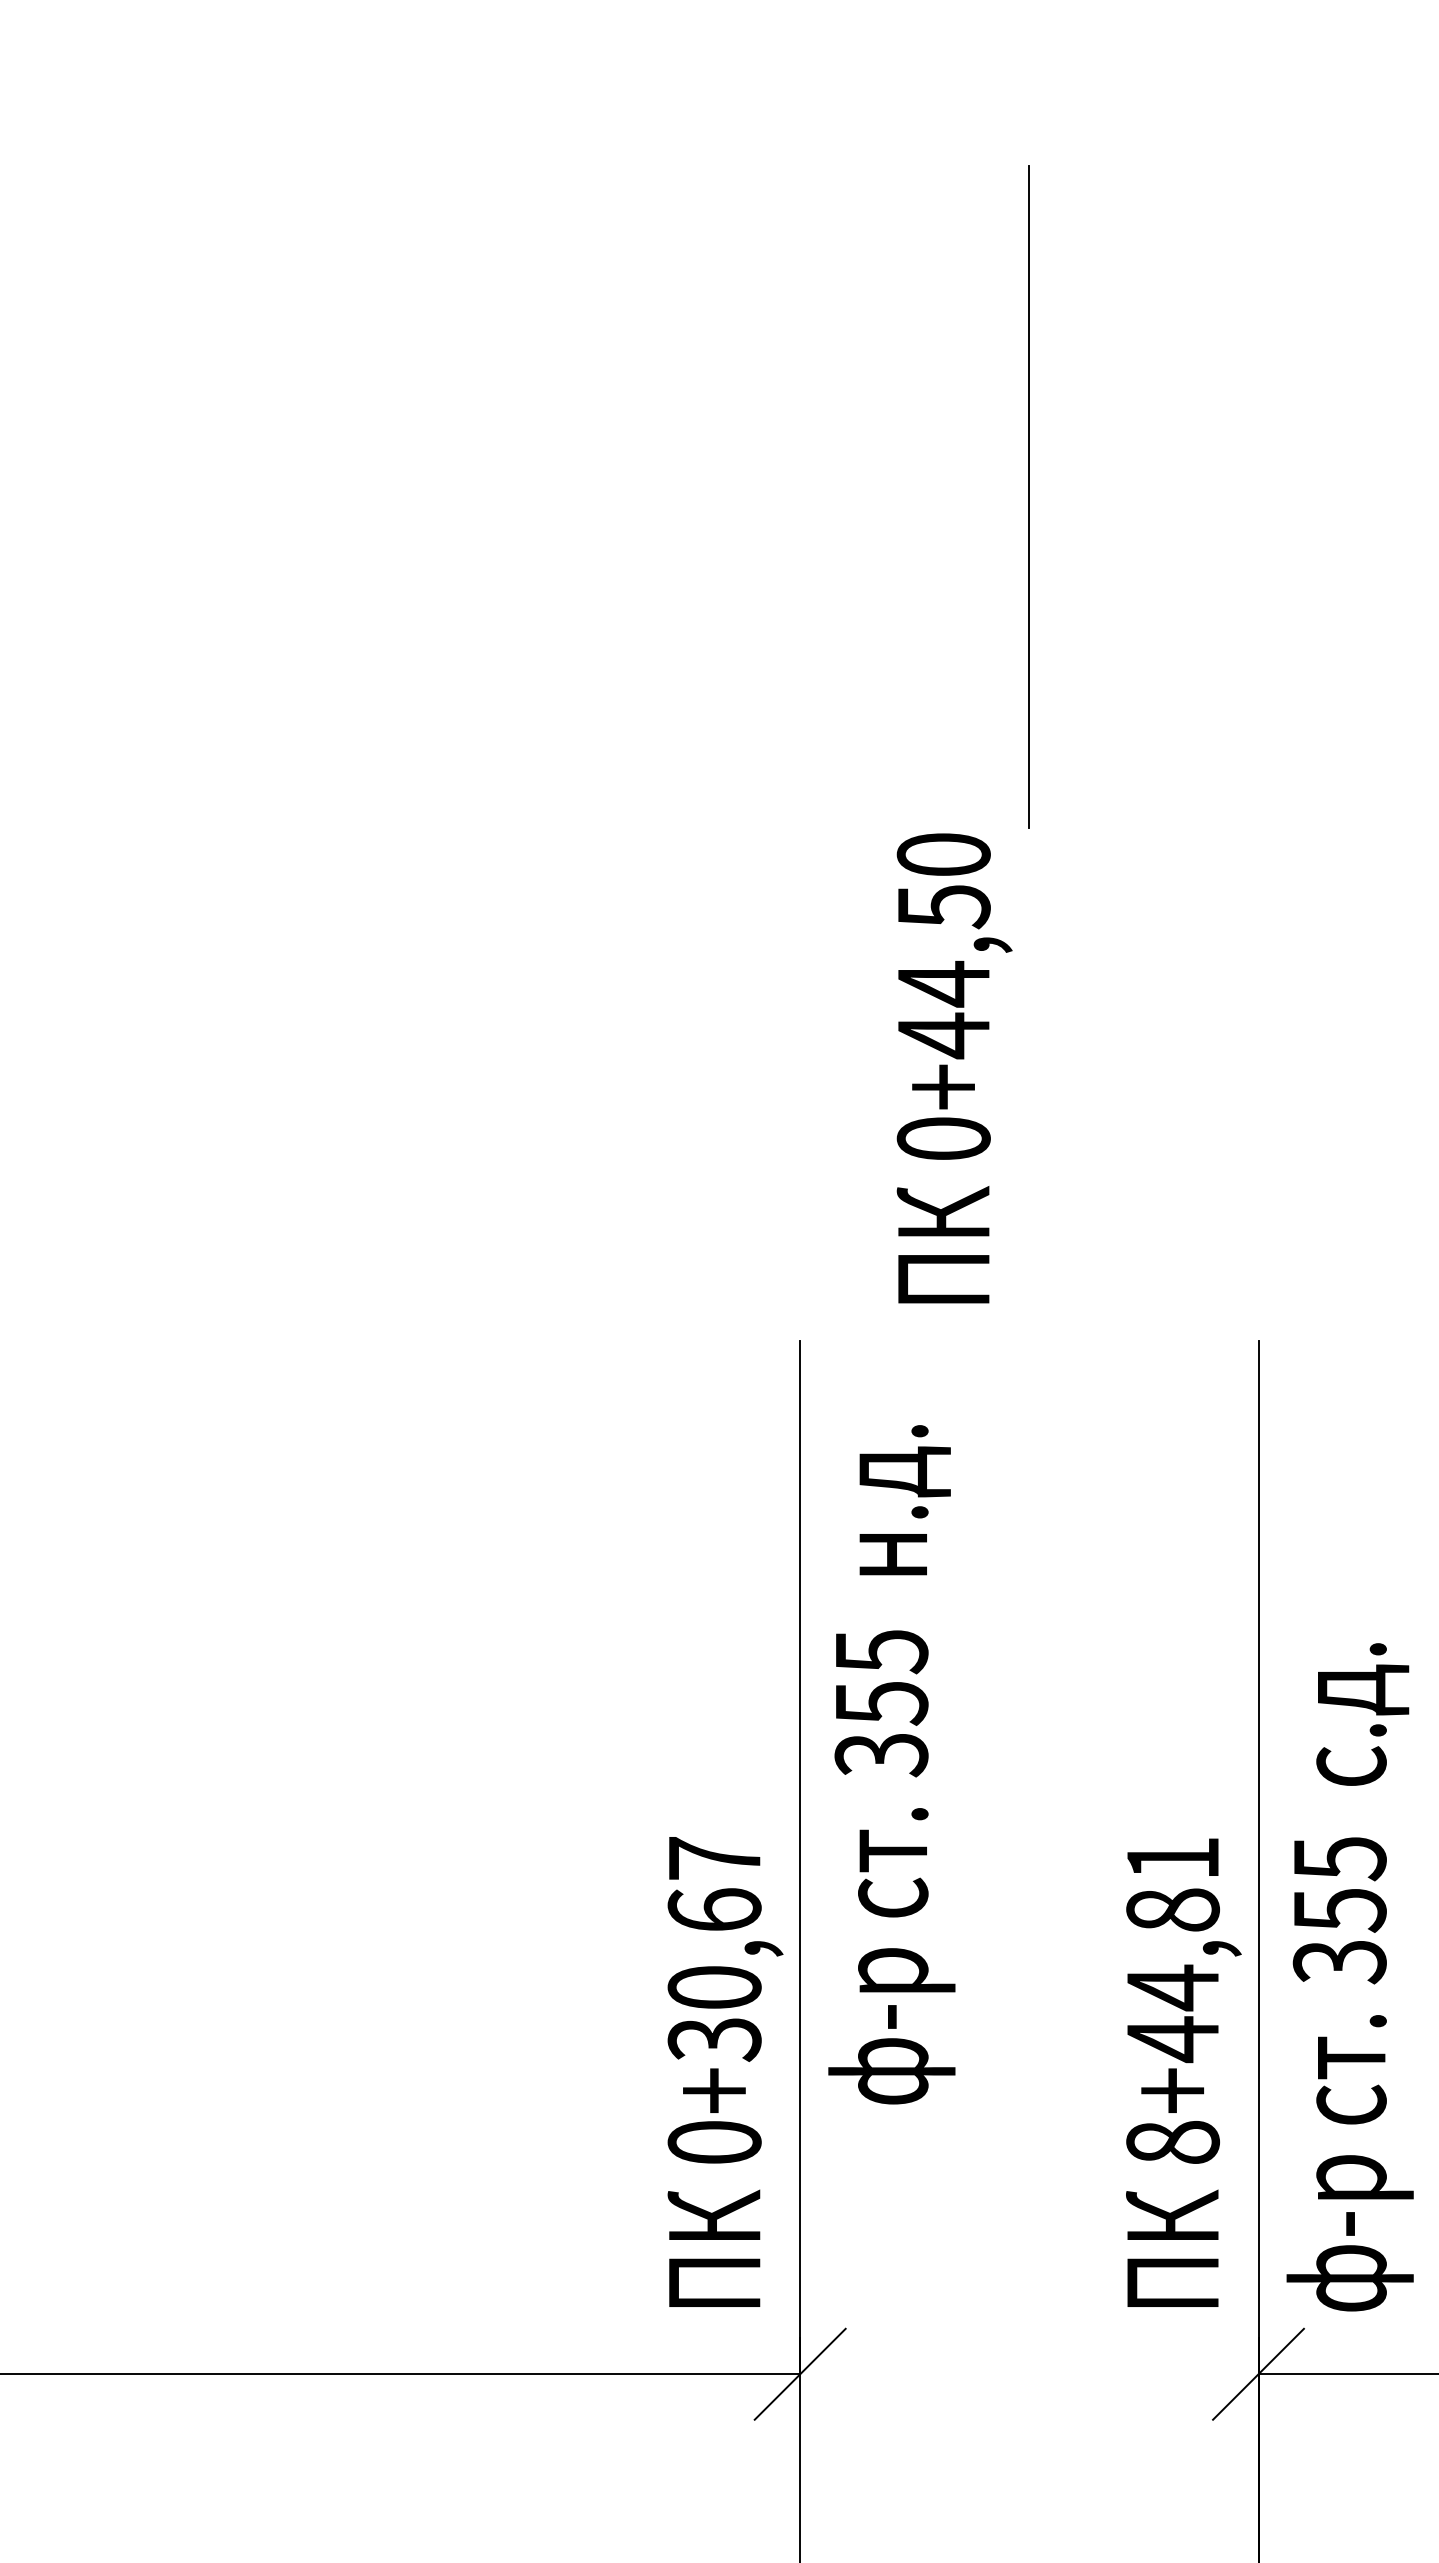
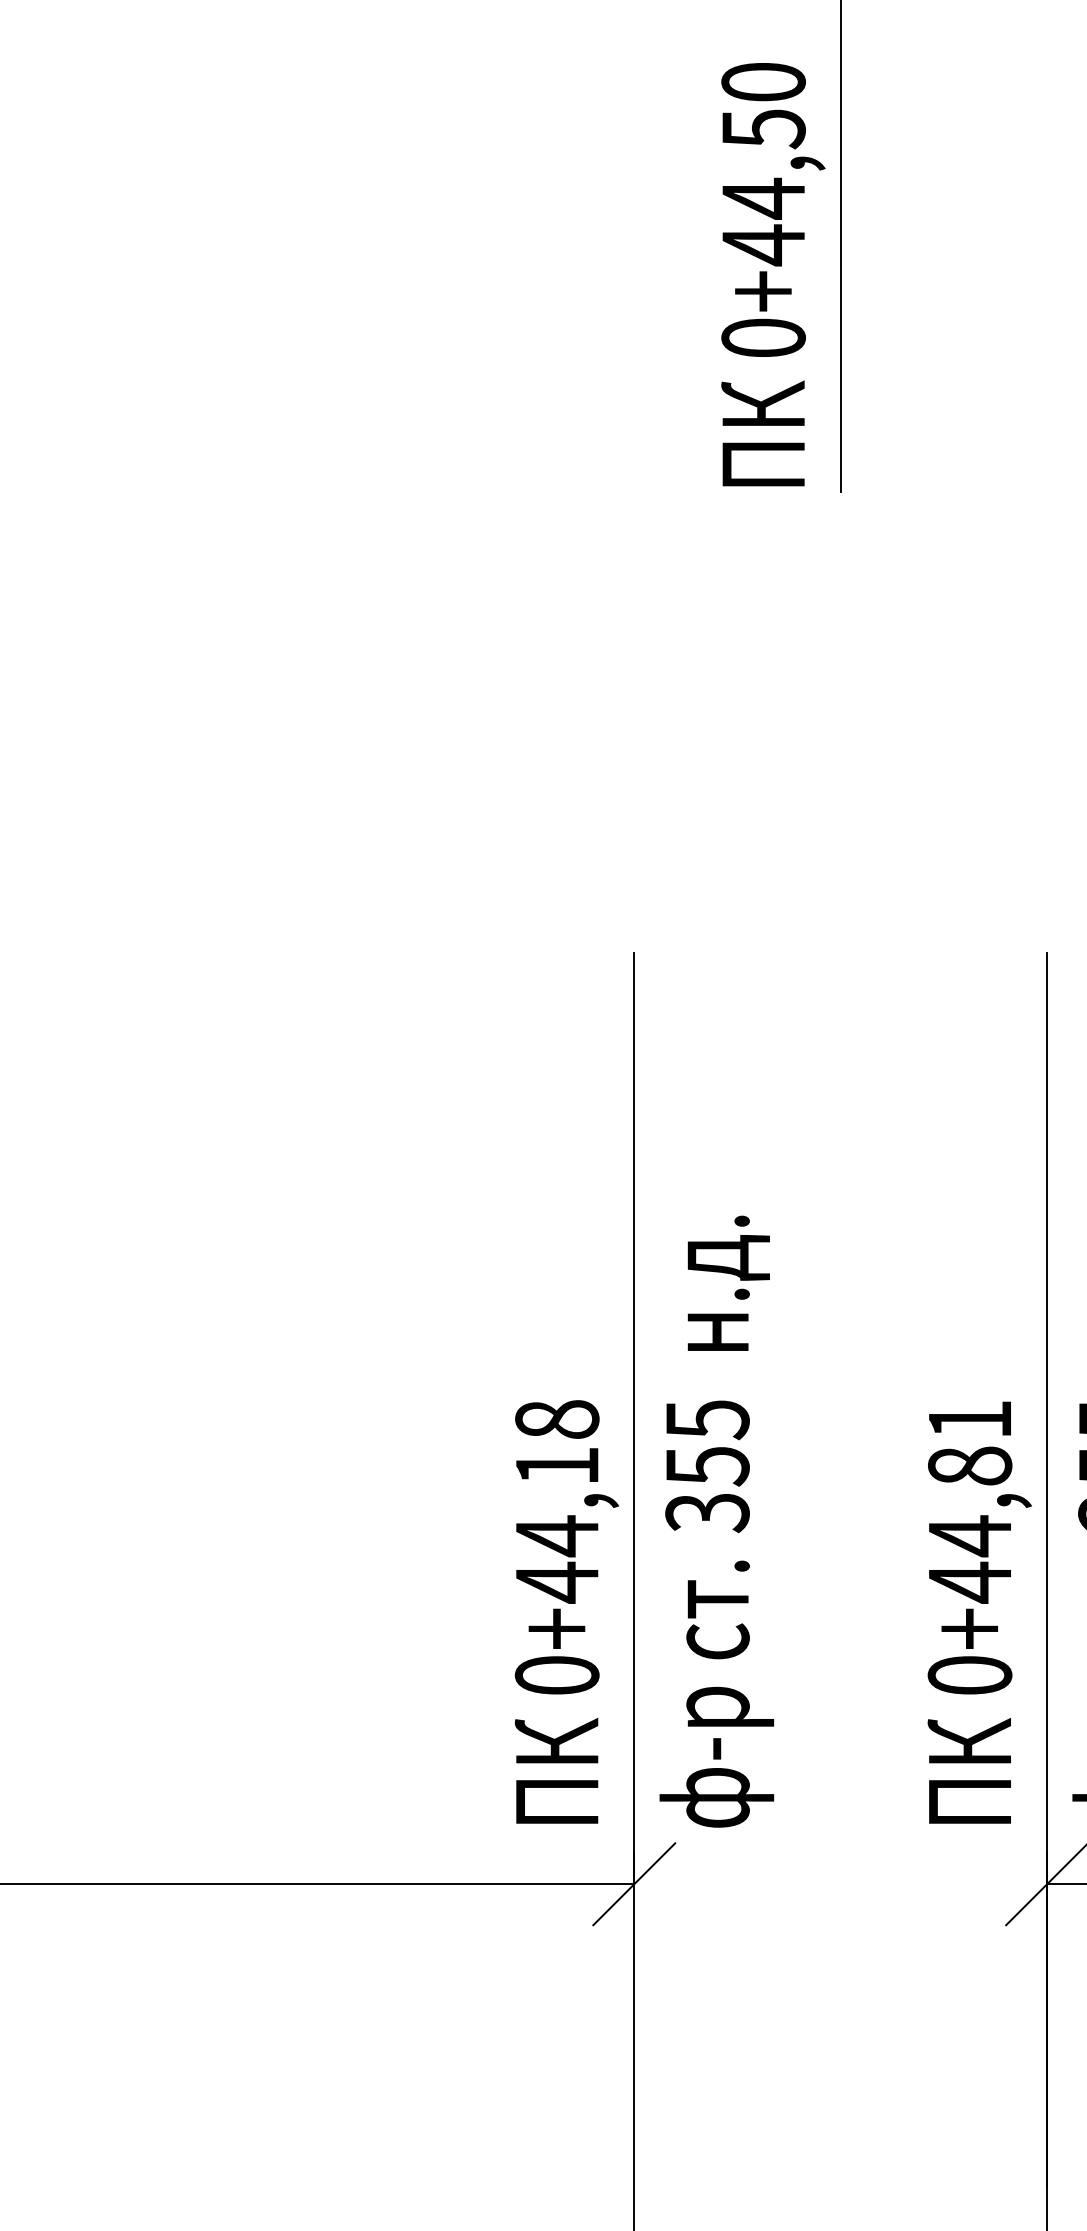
text: (954, 1068) -> (773, 274), moved
text: (891, 1764) -> (716, 1521), moved
text: (714, 1949) -> (557, 1501), 0+30,67 -> 0+44,18
text: (1172, 2142) -> (969, 1675), 8+44,81 -> 0+44,81

